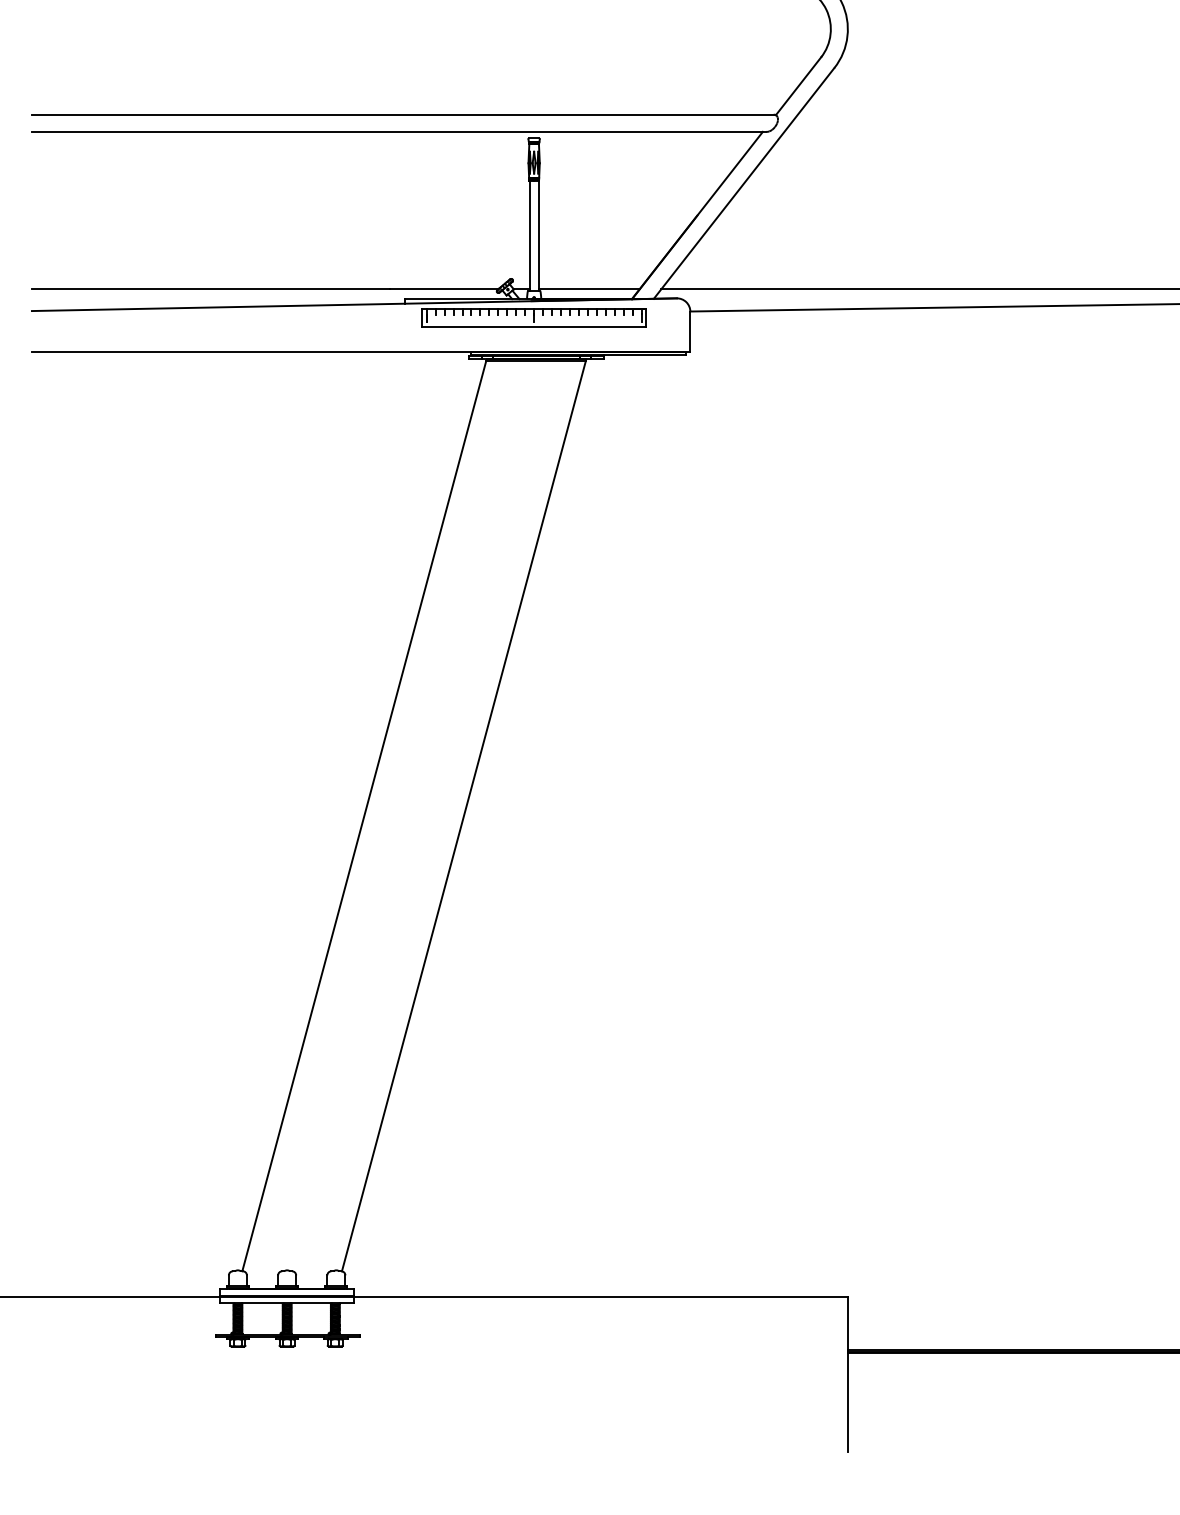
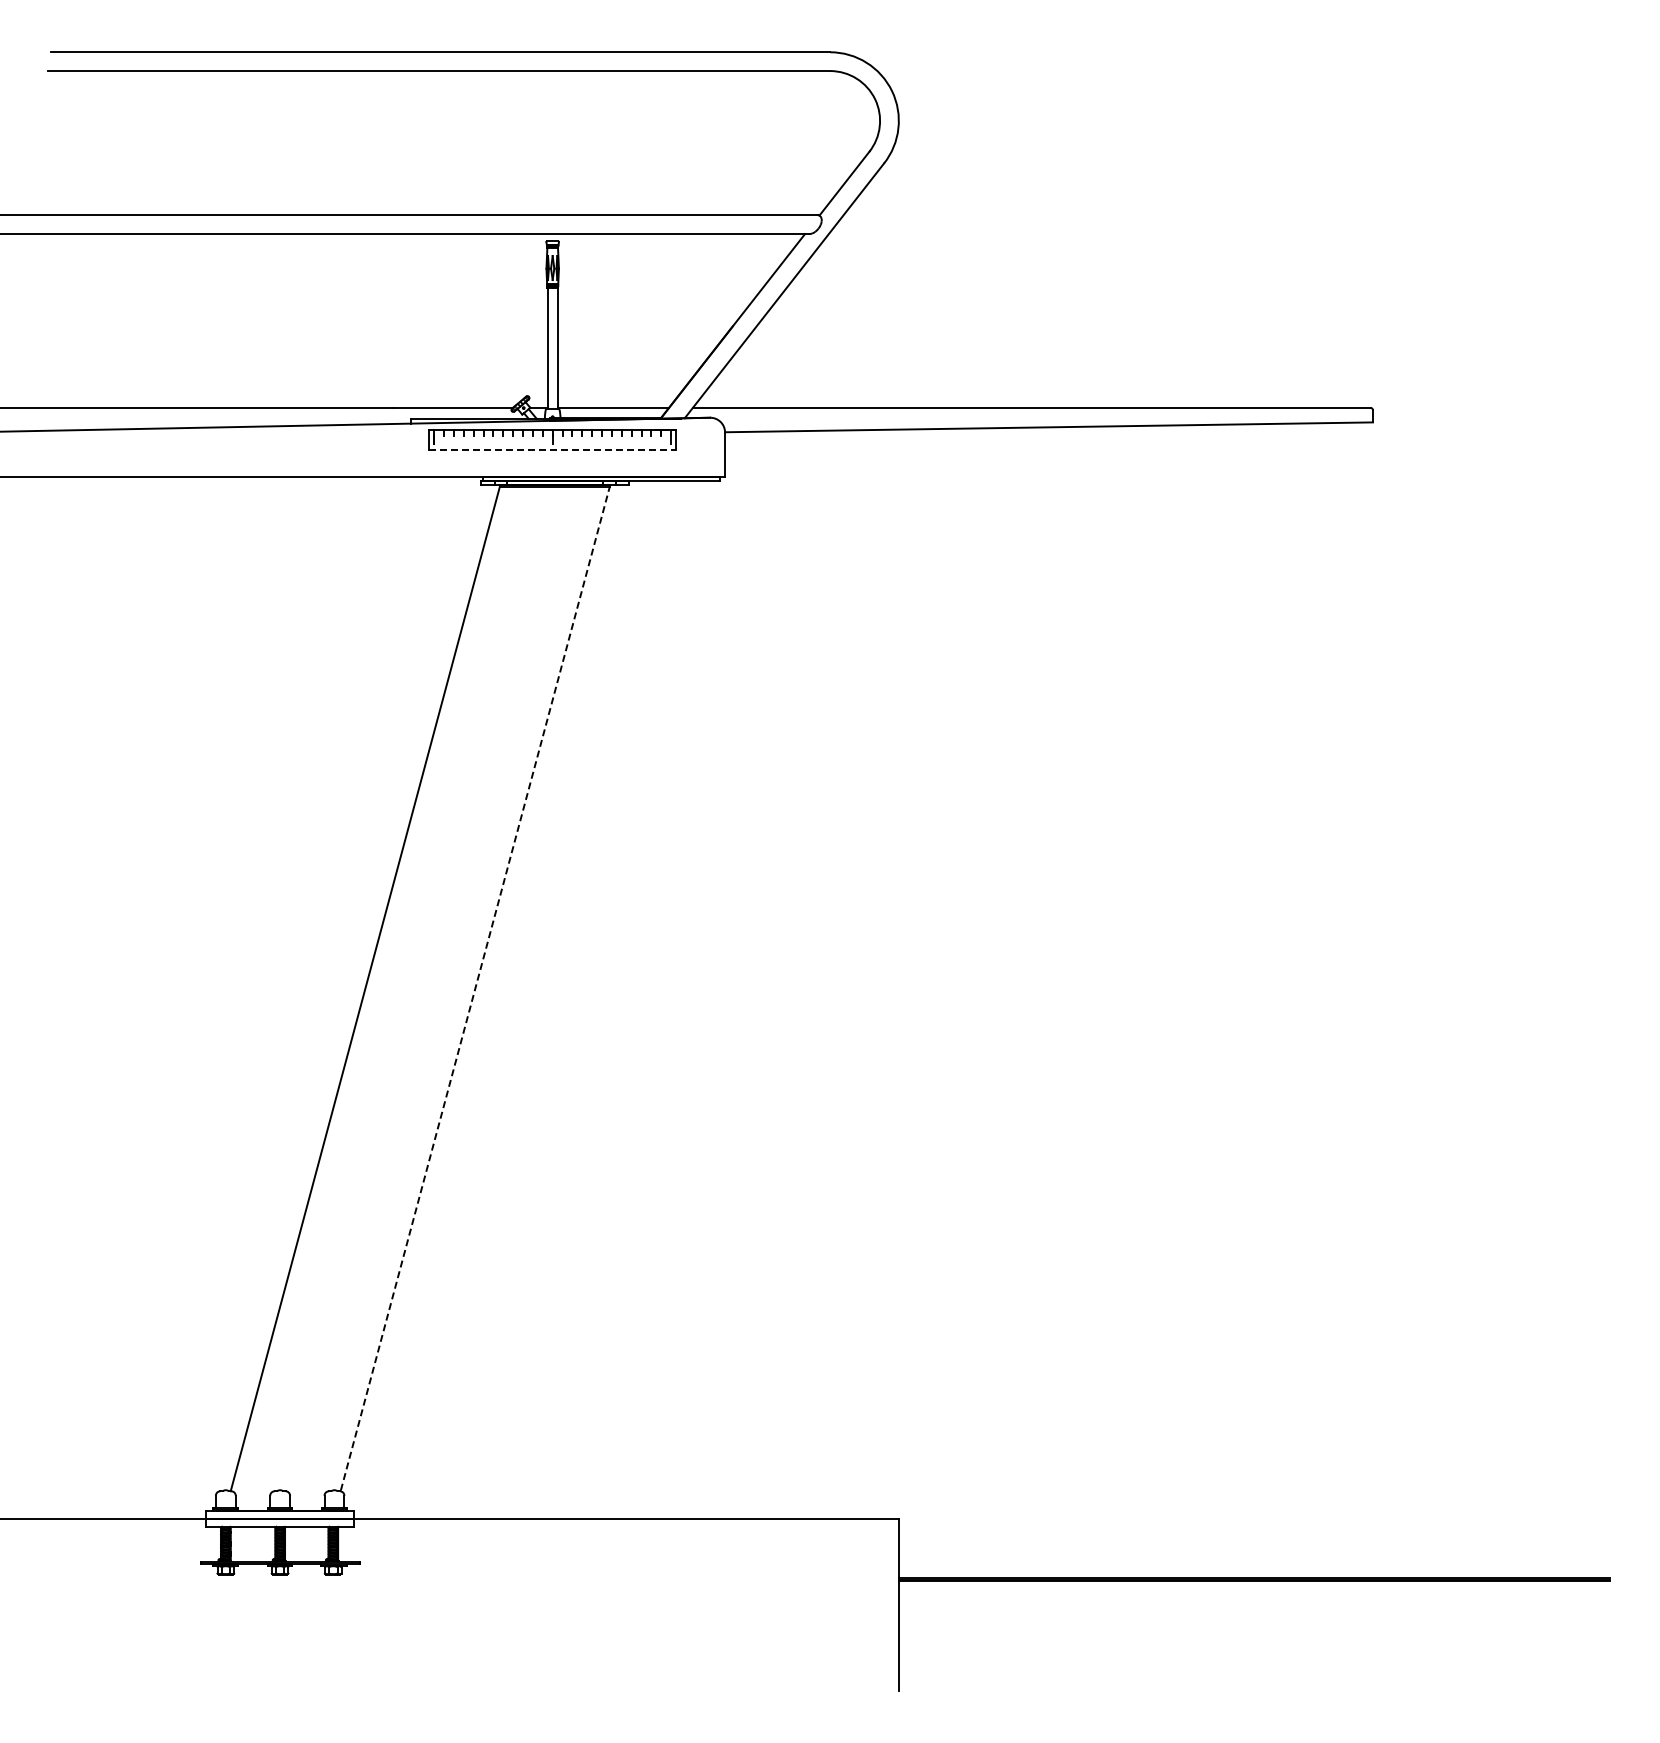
line: (534, 327) -> (553, 449), solid -> dashed
line: (464, 815) -> (475, 988), solid -> dashed

